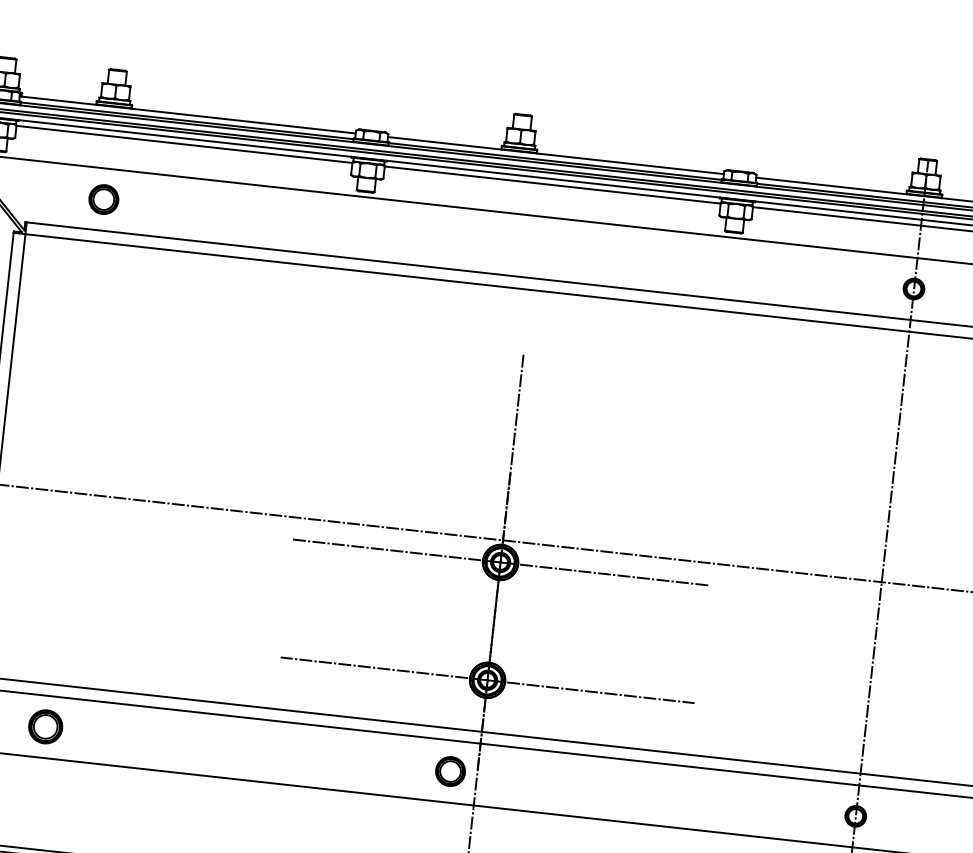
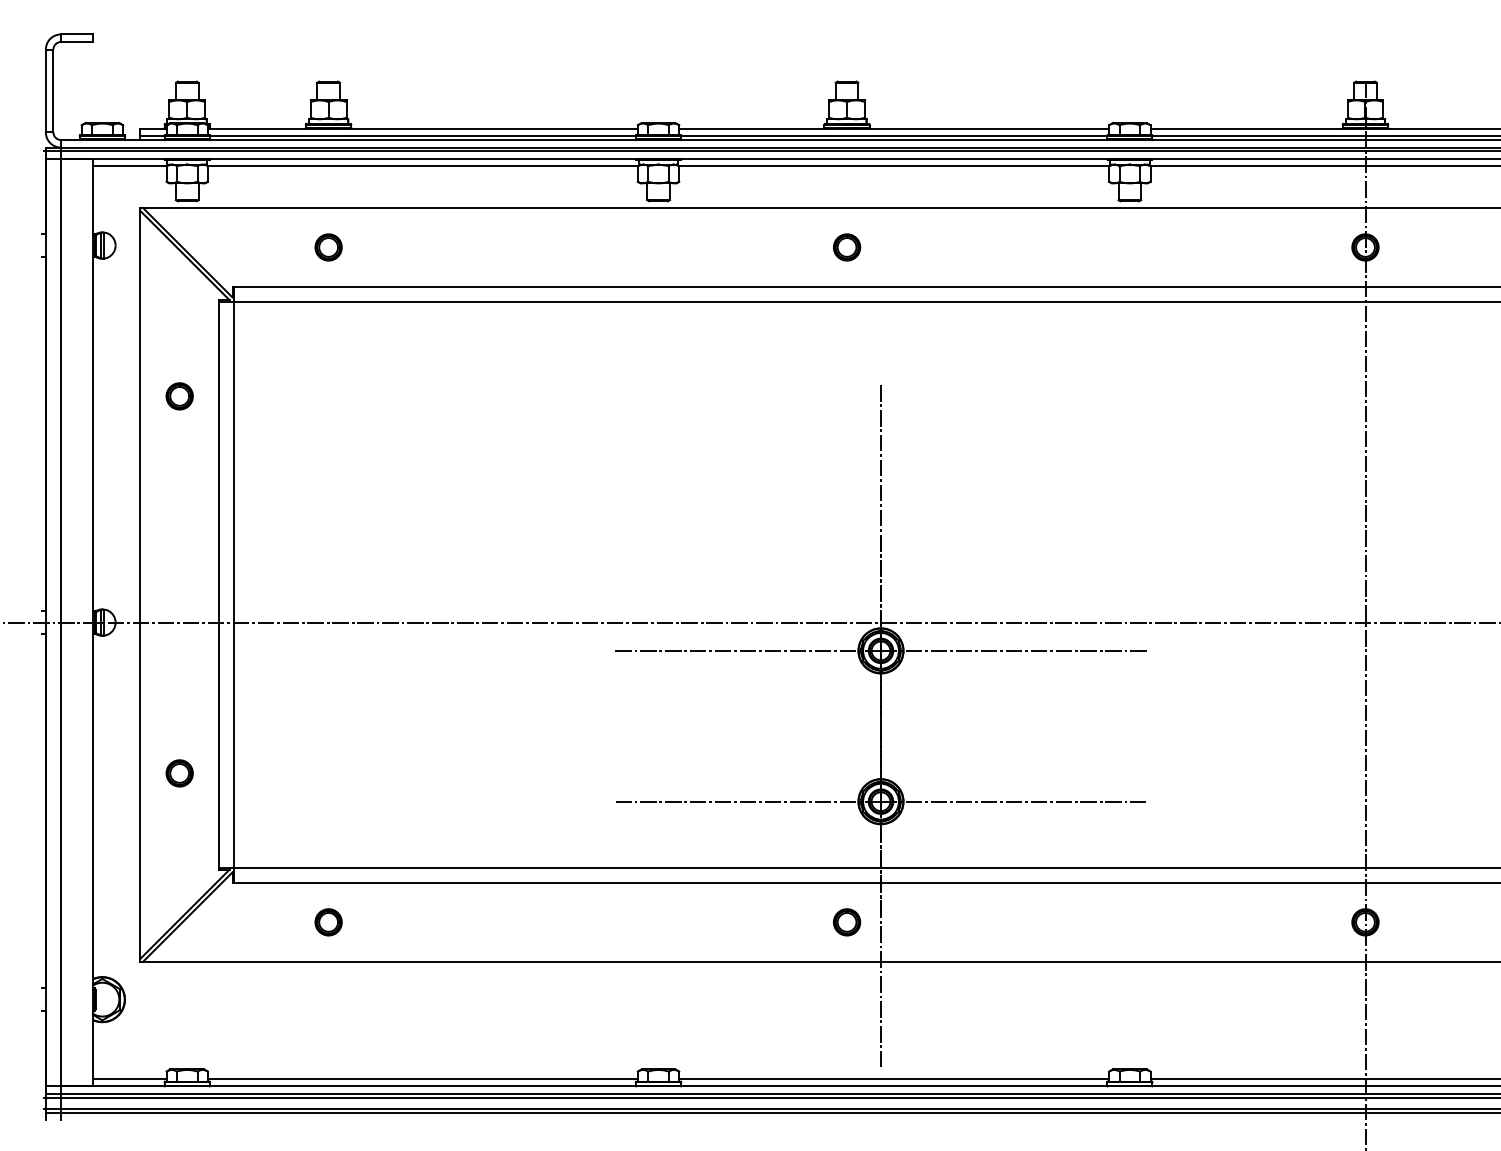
part: (103, 199) -> (328, 247), size x0.71
part: (509, 244) -> (847, 247), added
part: (45, 727) -> (328, 922), size x0.62
part: (451, 771) -> (847, 922), size x0.71

